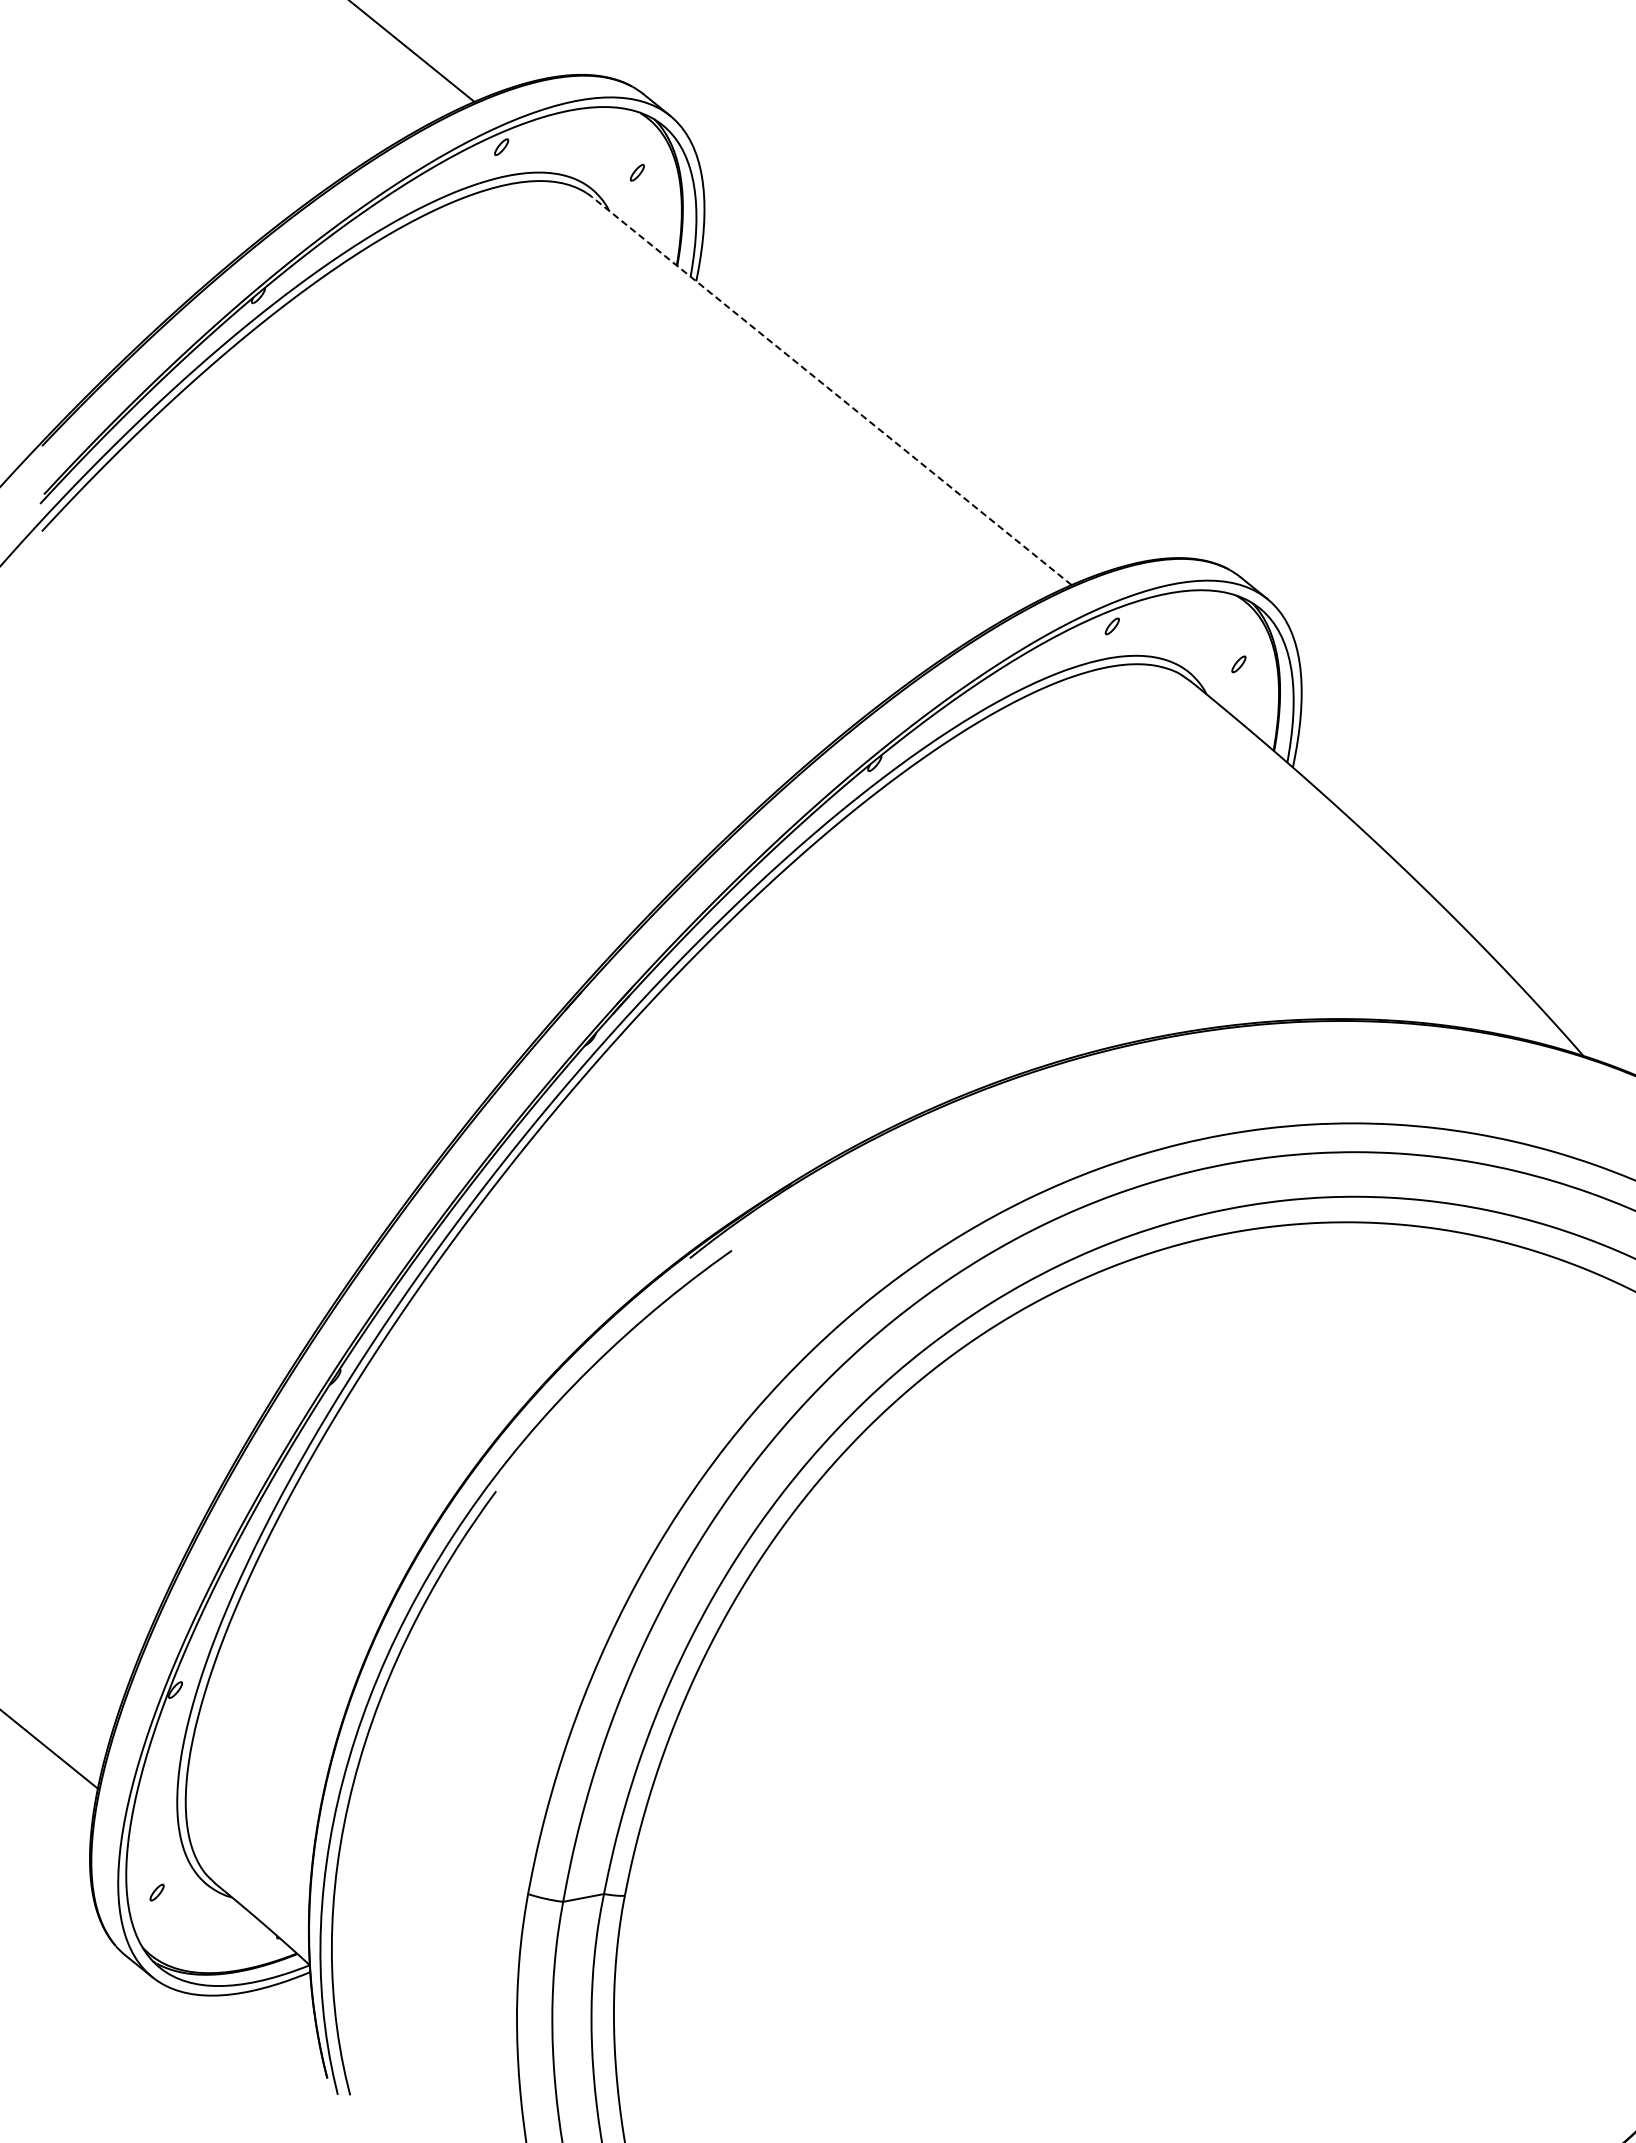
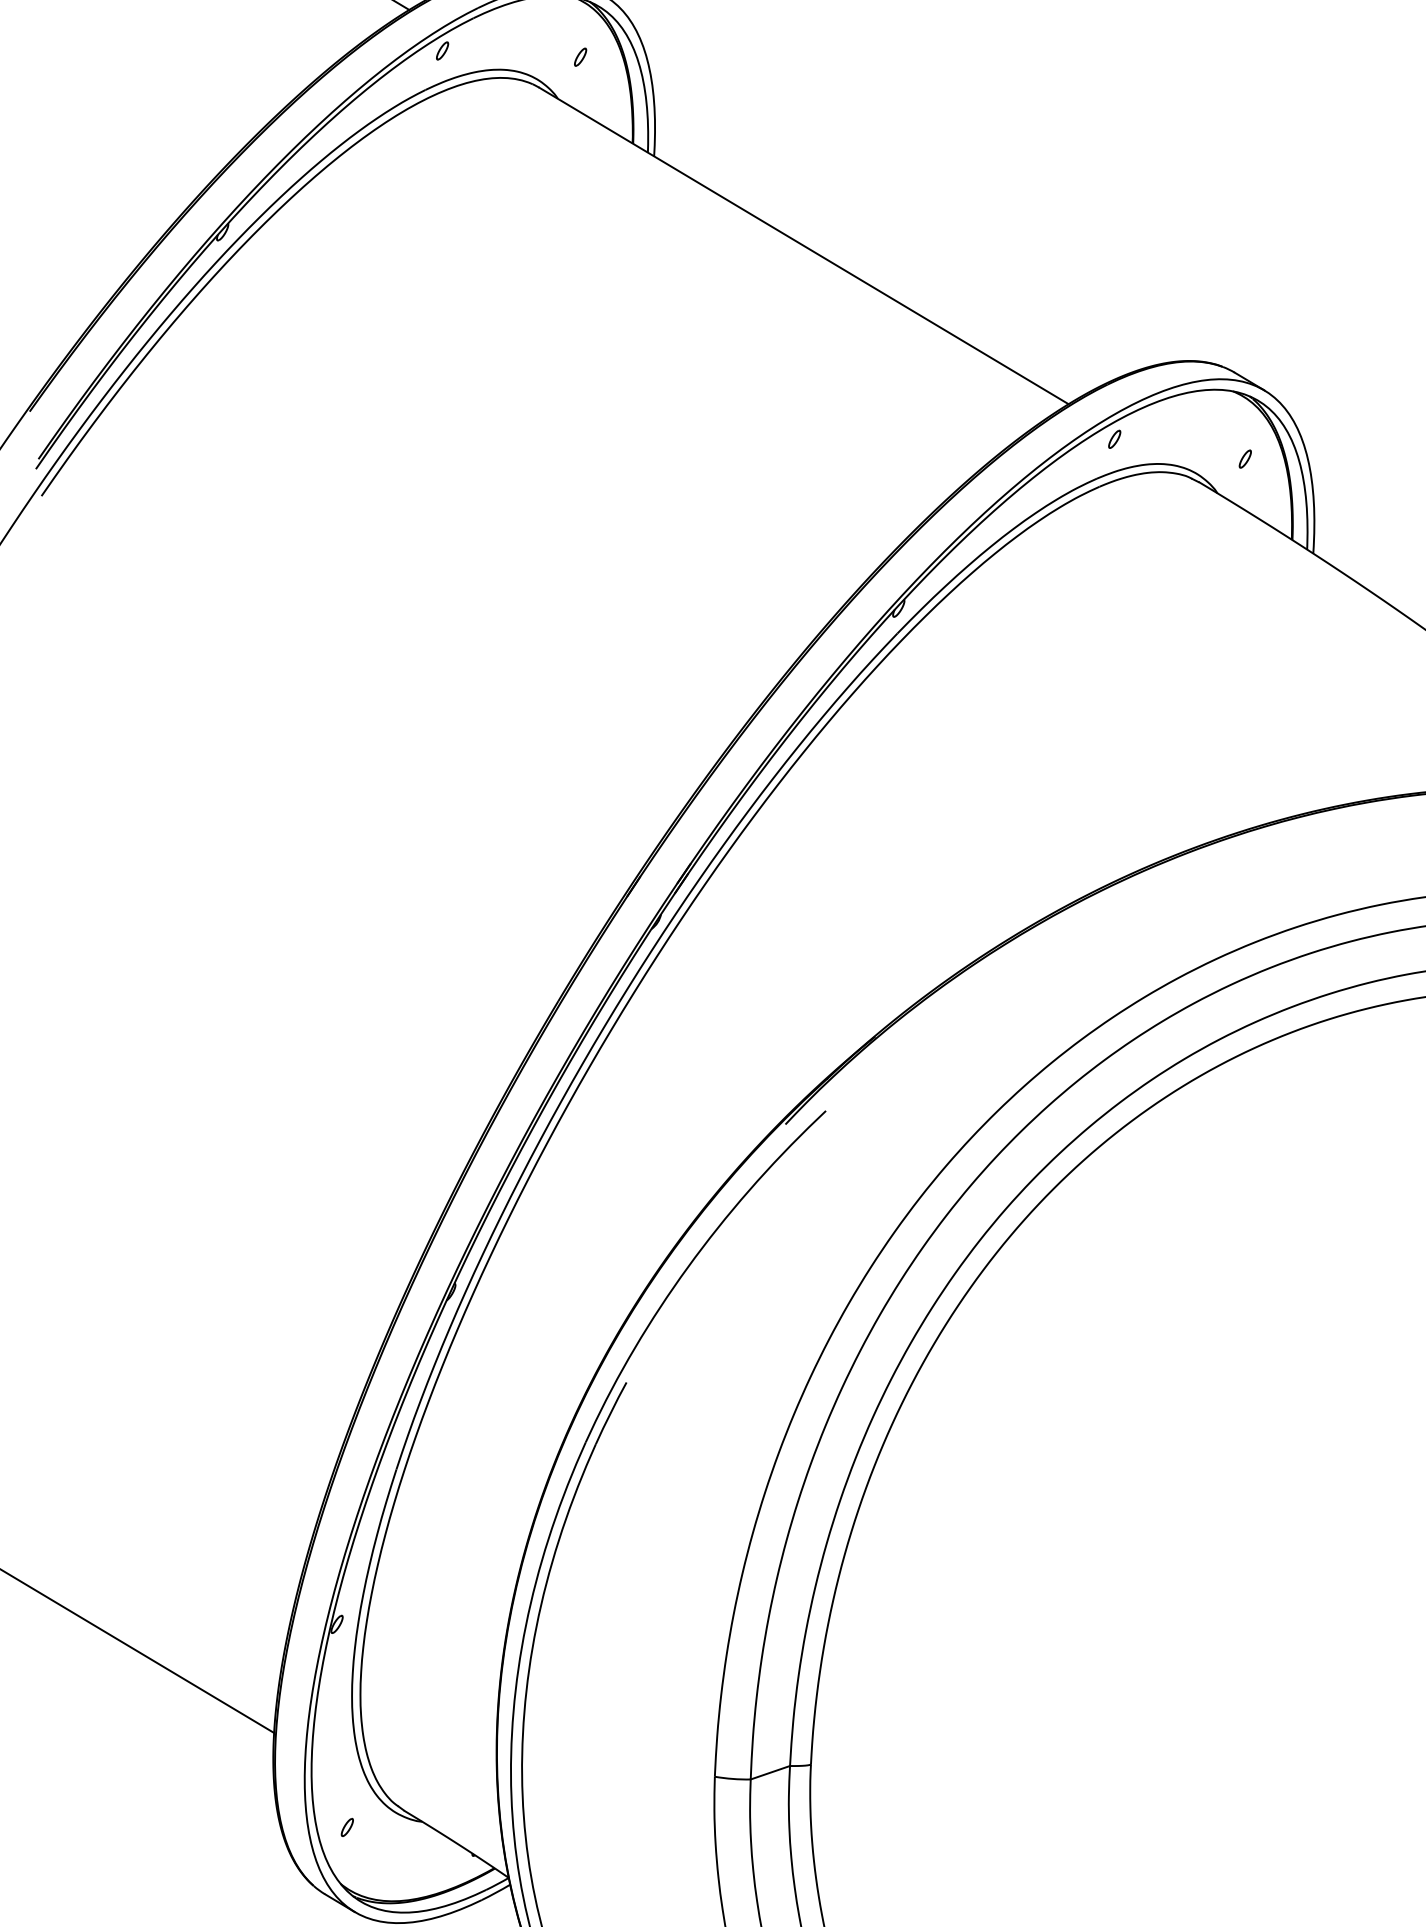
line: (831, 390) -> (803, 245), dashed -> solid

